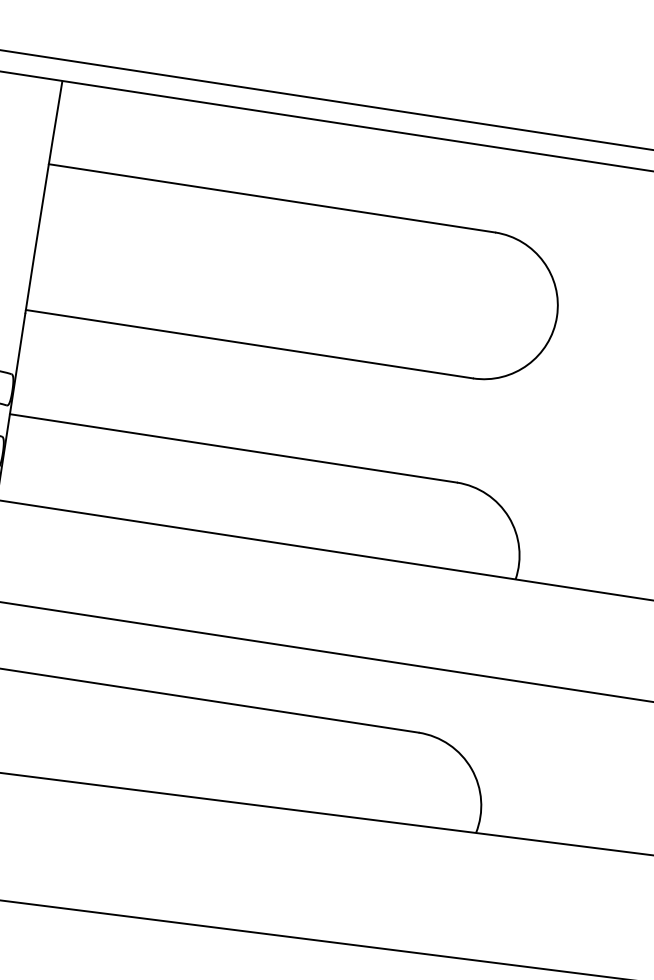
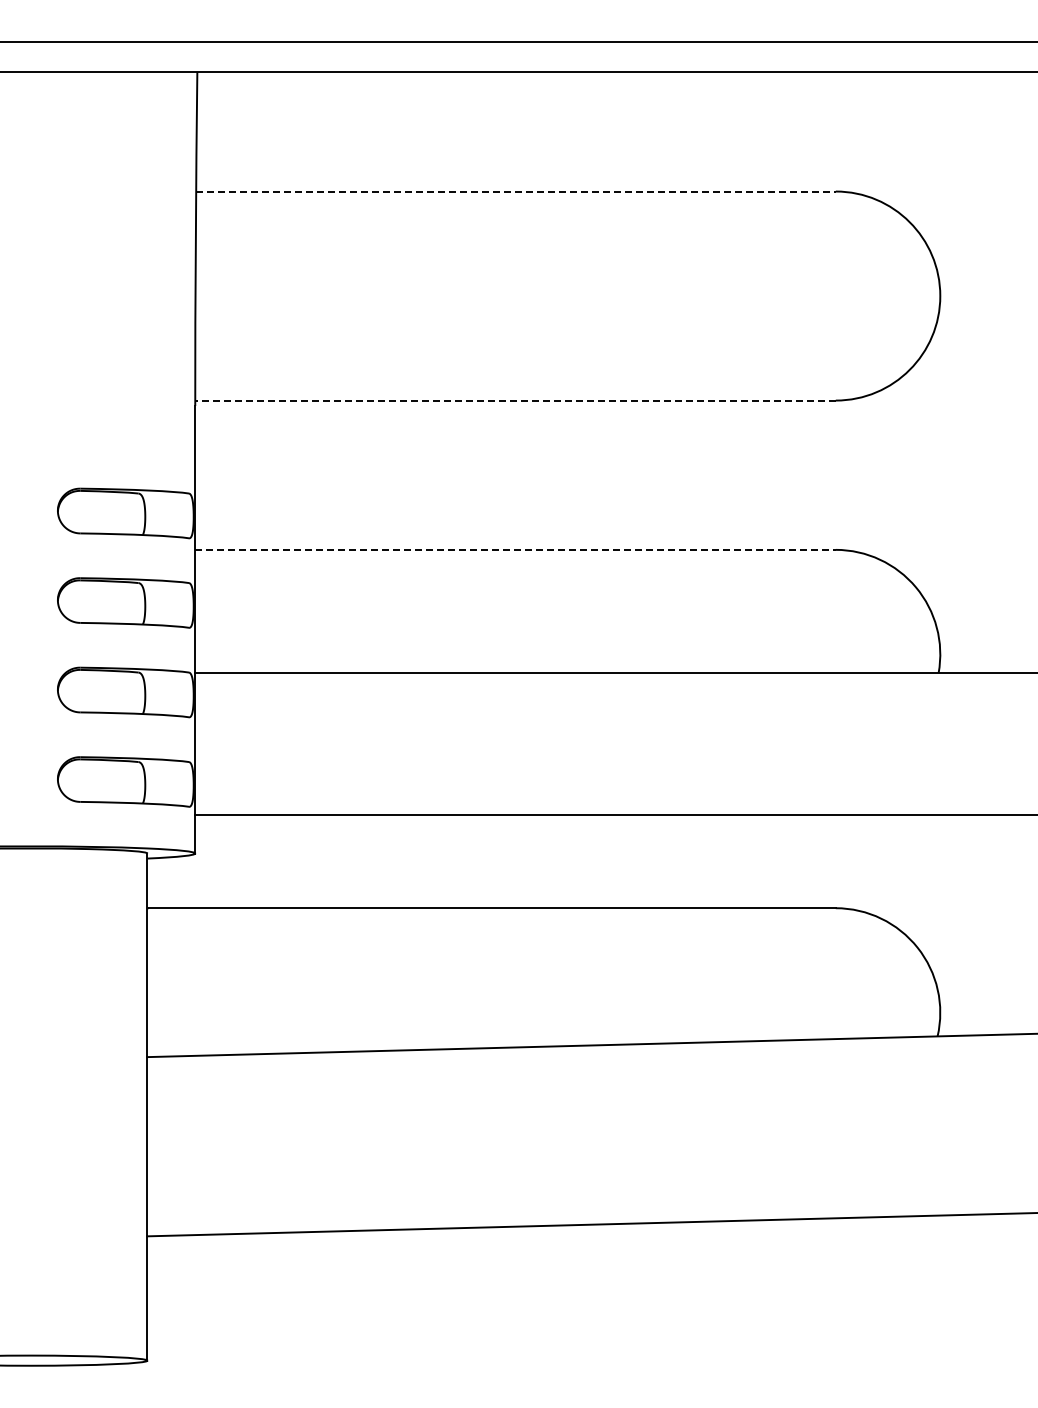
line: (271, 198) -> (515, 191), solid -> dashed
line: (249, 344) -> (515, 400), solid -> dashed
line: (234, 448) -> (516, 549), solid -> dashed

